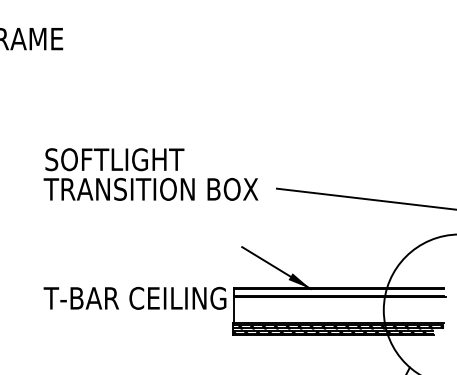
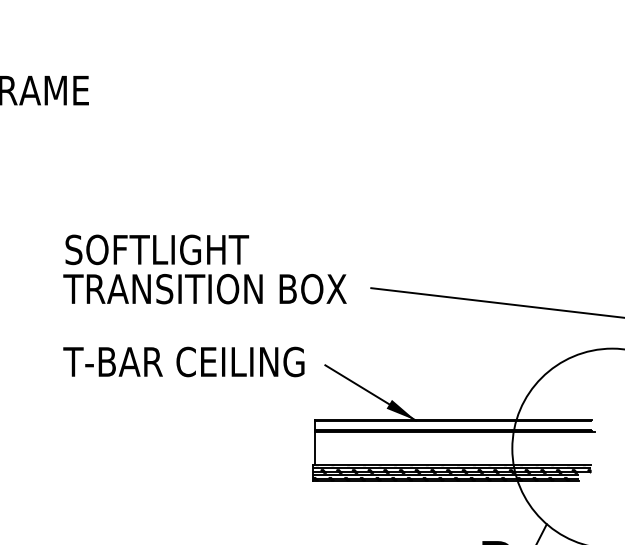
text: (134, 298) -> (183, 361), moved

